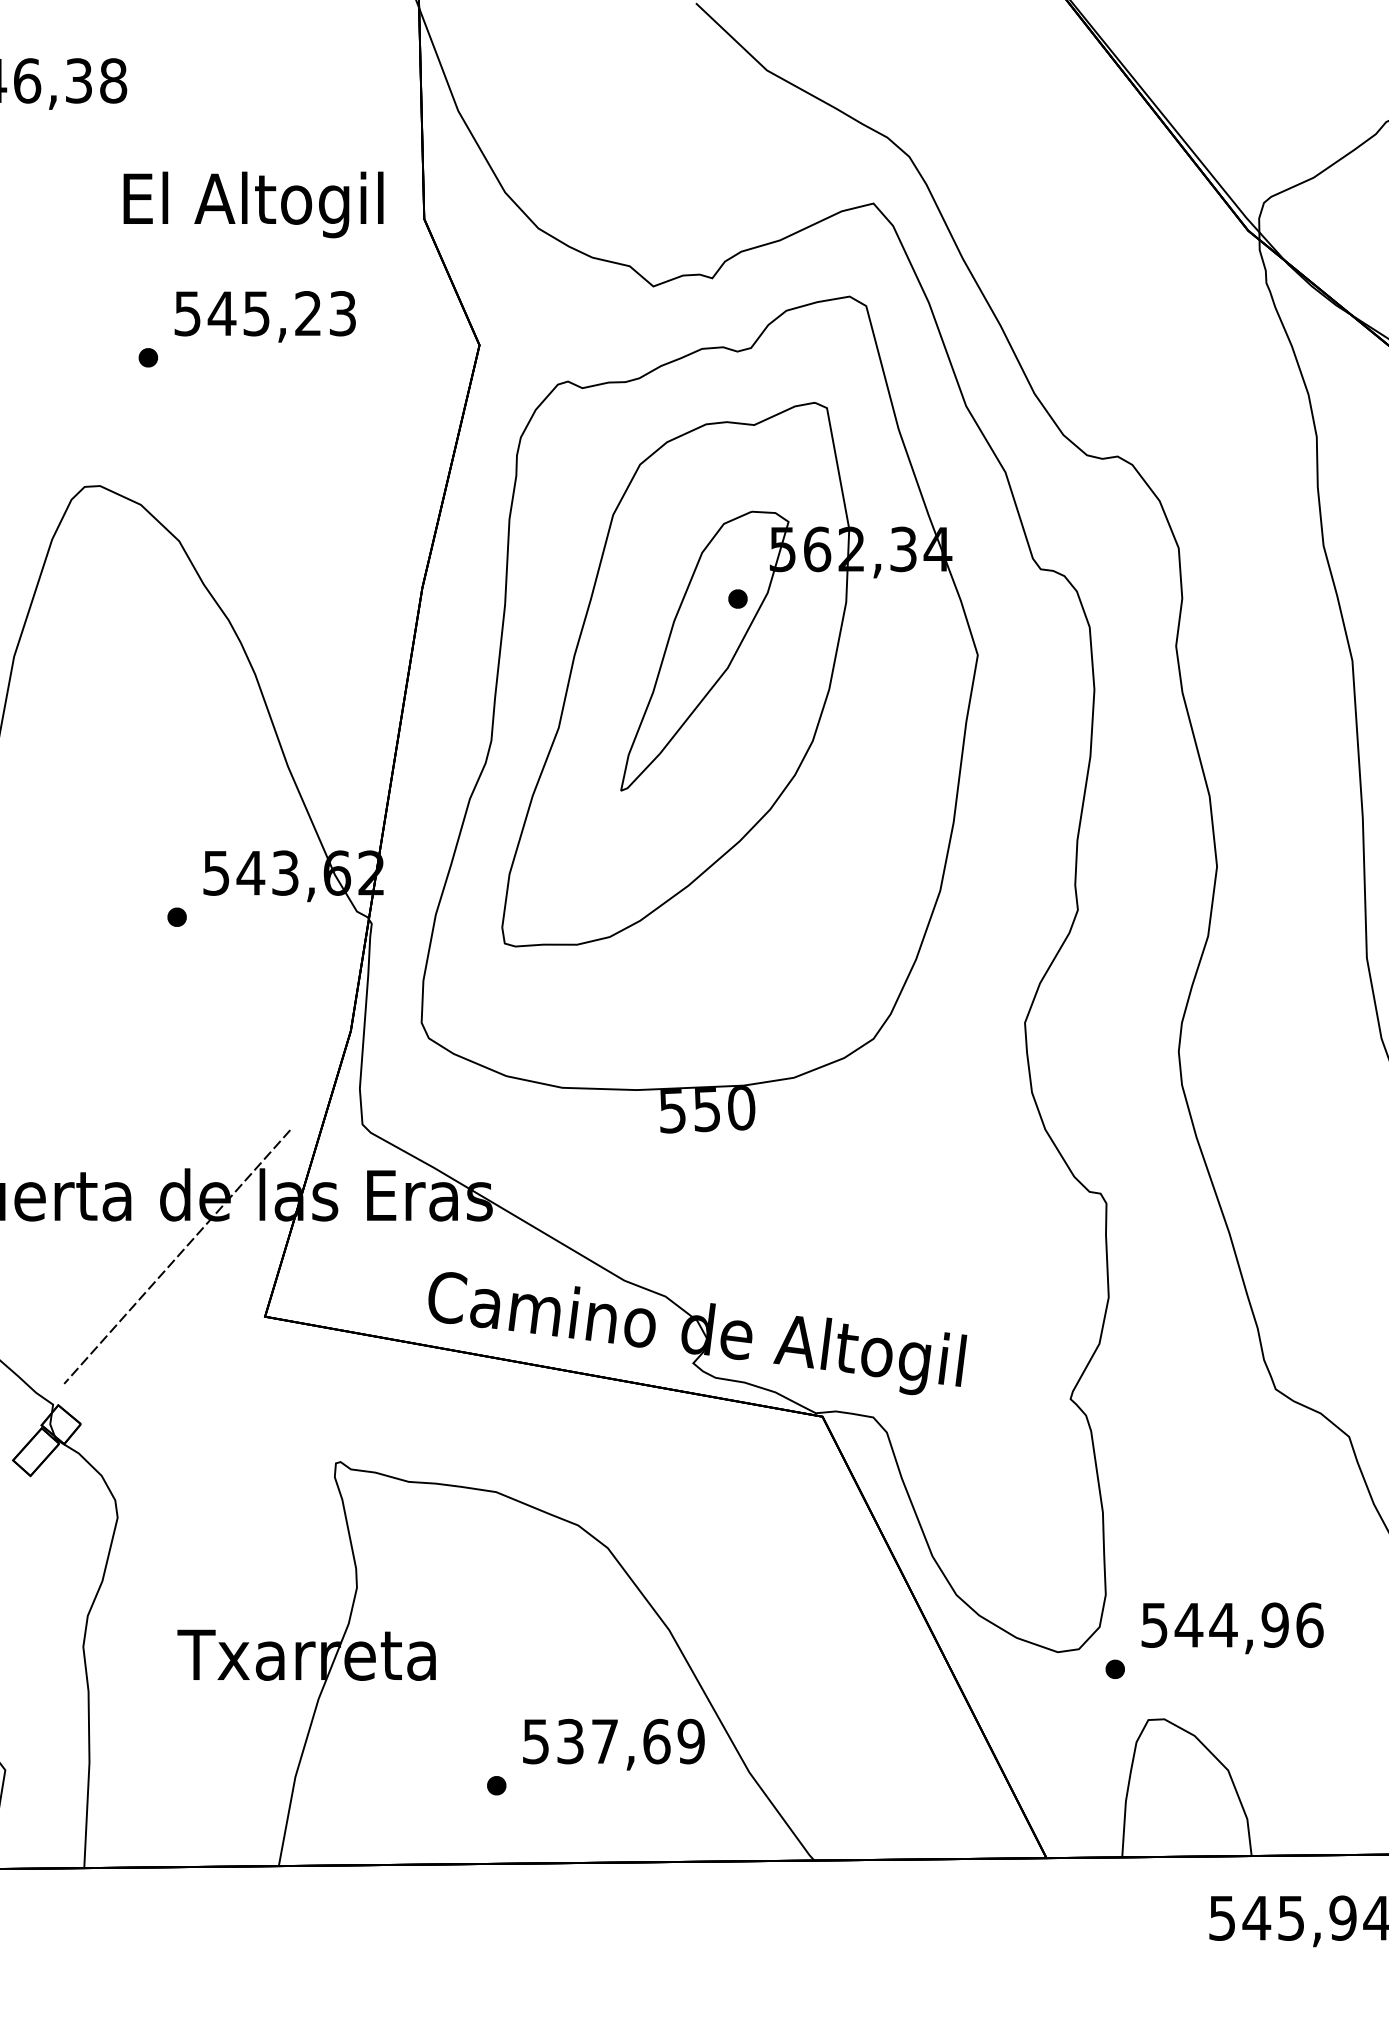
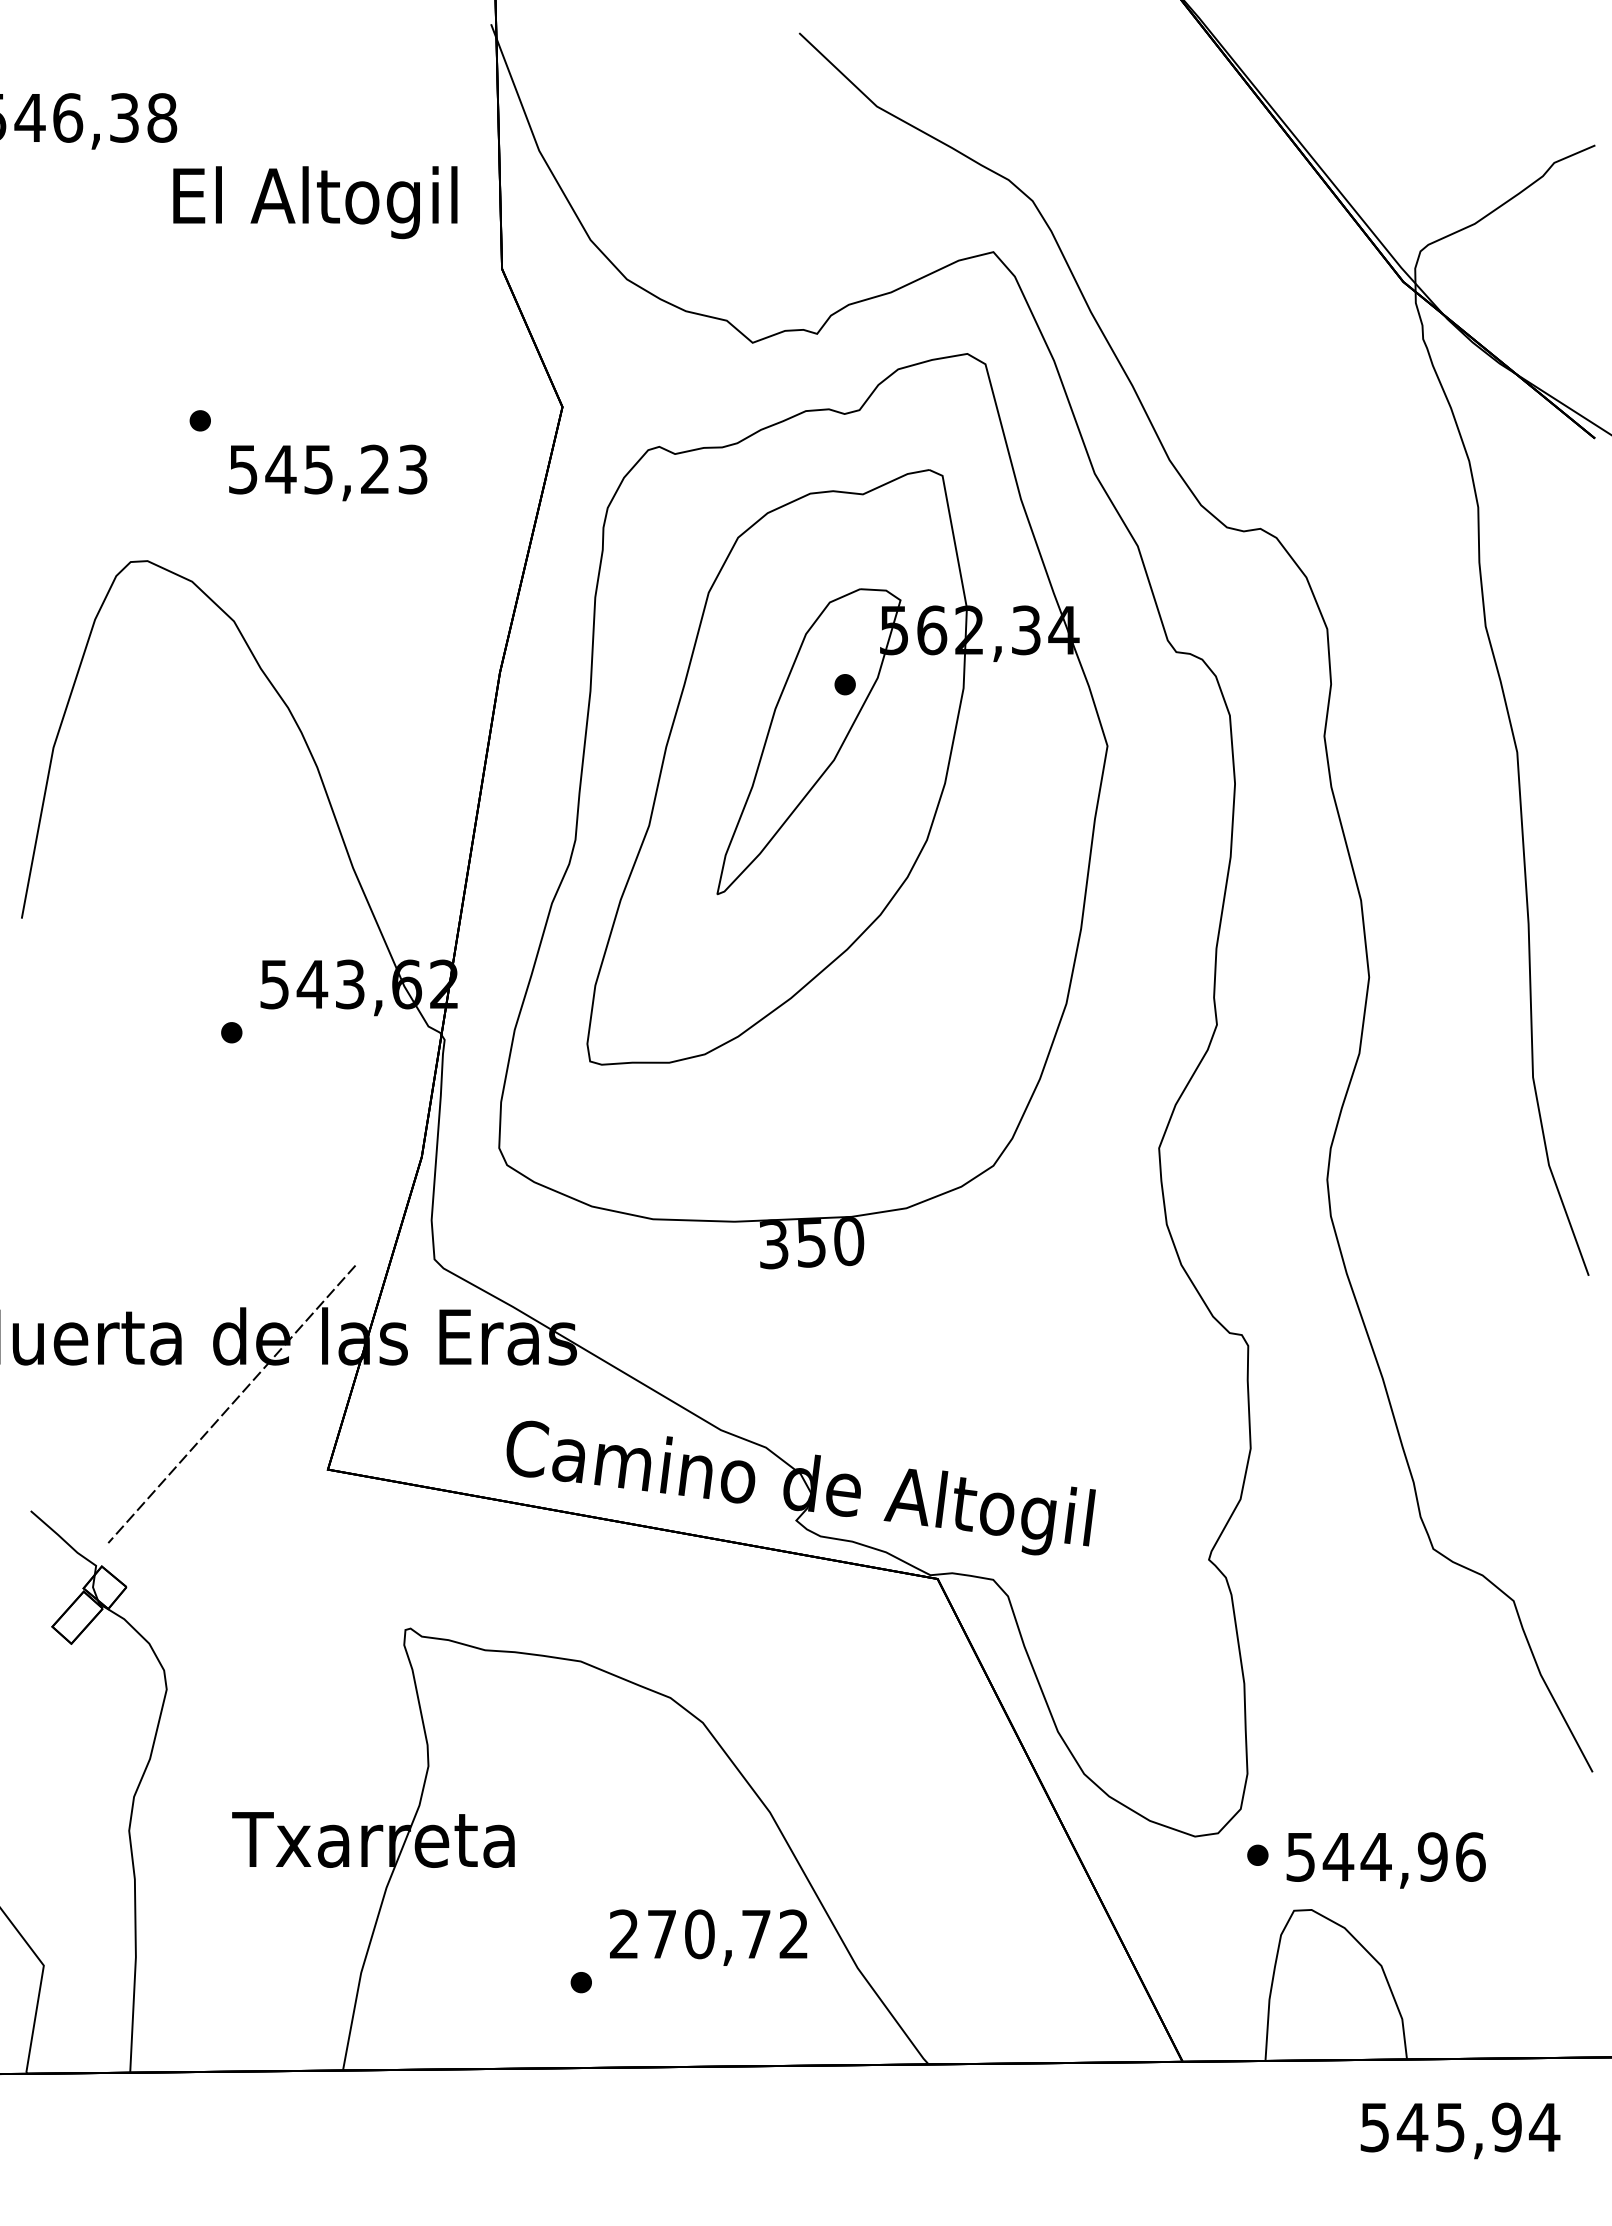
text: (253, 204) -> (315, 202), moved
text: (265, 316) -> (328, 472), moved
text: (672, 1109) -> (773, 1243), 550 -> 350
text: (1231, 1628) -> (1385, 1860), moved
text: (613, 1741) -> (709, 1934), 537,69 -> 270,72

